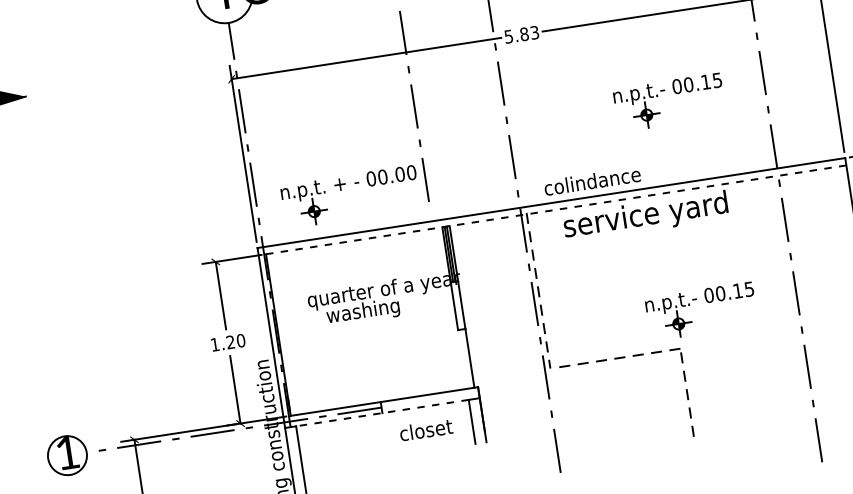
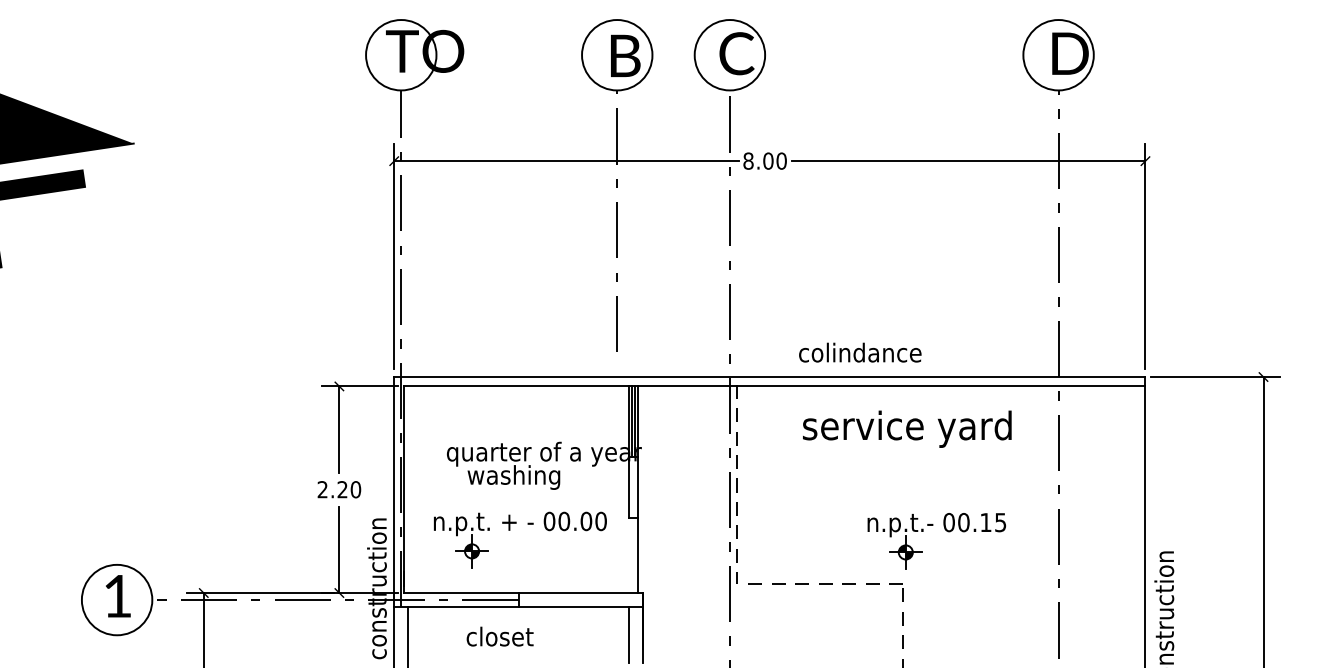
text: (521, 34) -> (764, 160), 5.83 -> 8.00
part: (676, 93) -> (946, 264), removed
text: (592, 181) -> (860, 352), moved
part: (341, 190) -> (510, 530), moved
line: (556, 209) -> (774, 386), dashed -> solid
text: (646, 216) -> (907, 428), moved
text: (214, 344) -> (322, 489), 1.20 -> 2.20
line: (382, 413) -> (518, 607), dashed -> solid
text: (425, 430) -> (499, 636), moved
circle: (66, 455) -> (116, 599), size x1.43

